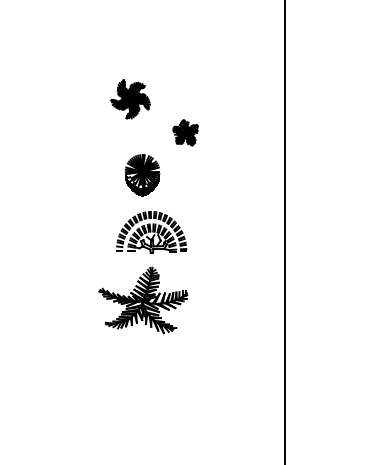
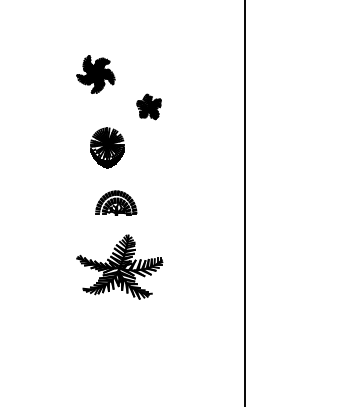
part: (151, 232) -> (116, 203), size x0.6
part: (143, 300) -> (119, 267), moved

